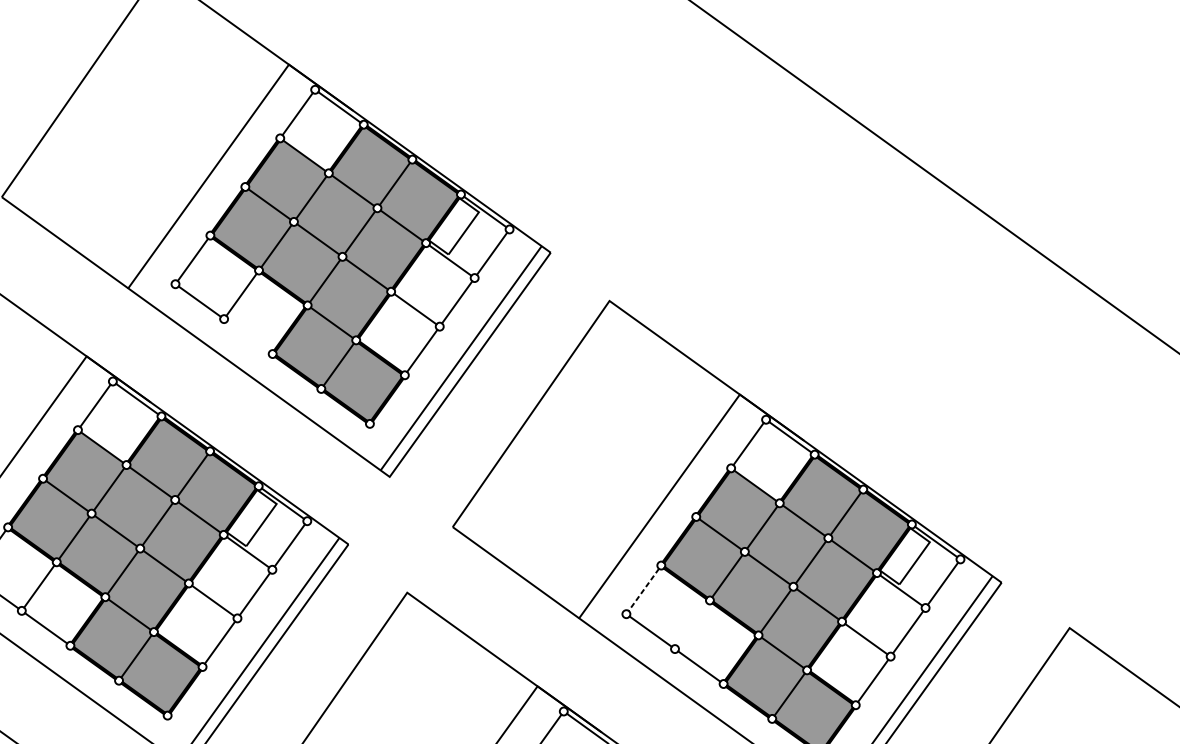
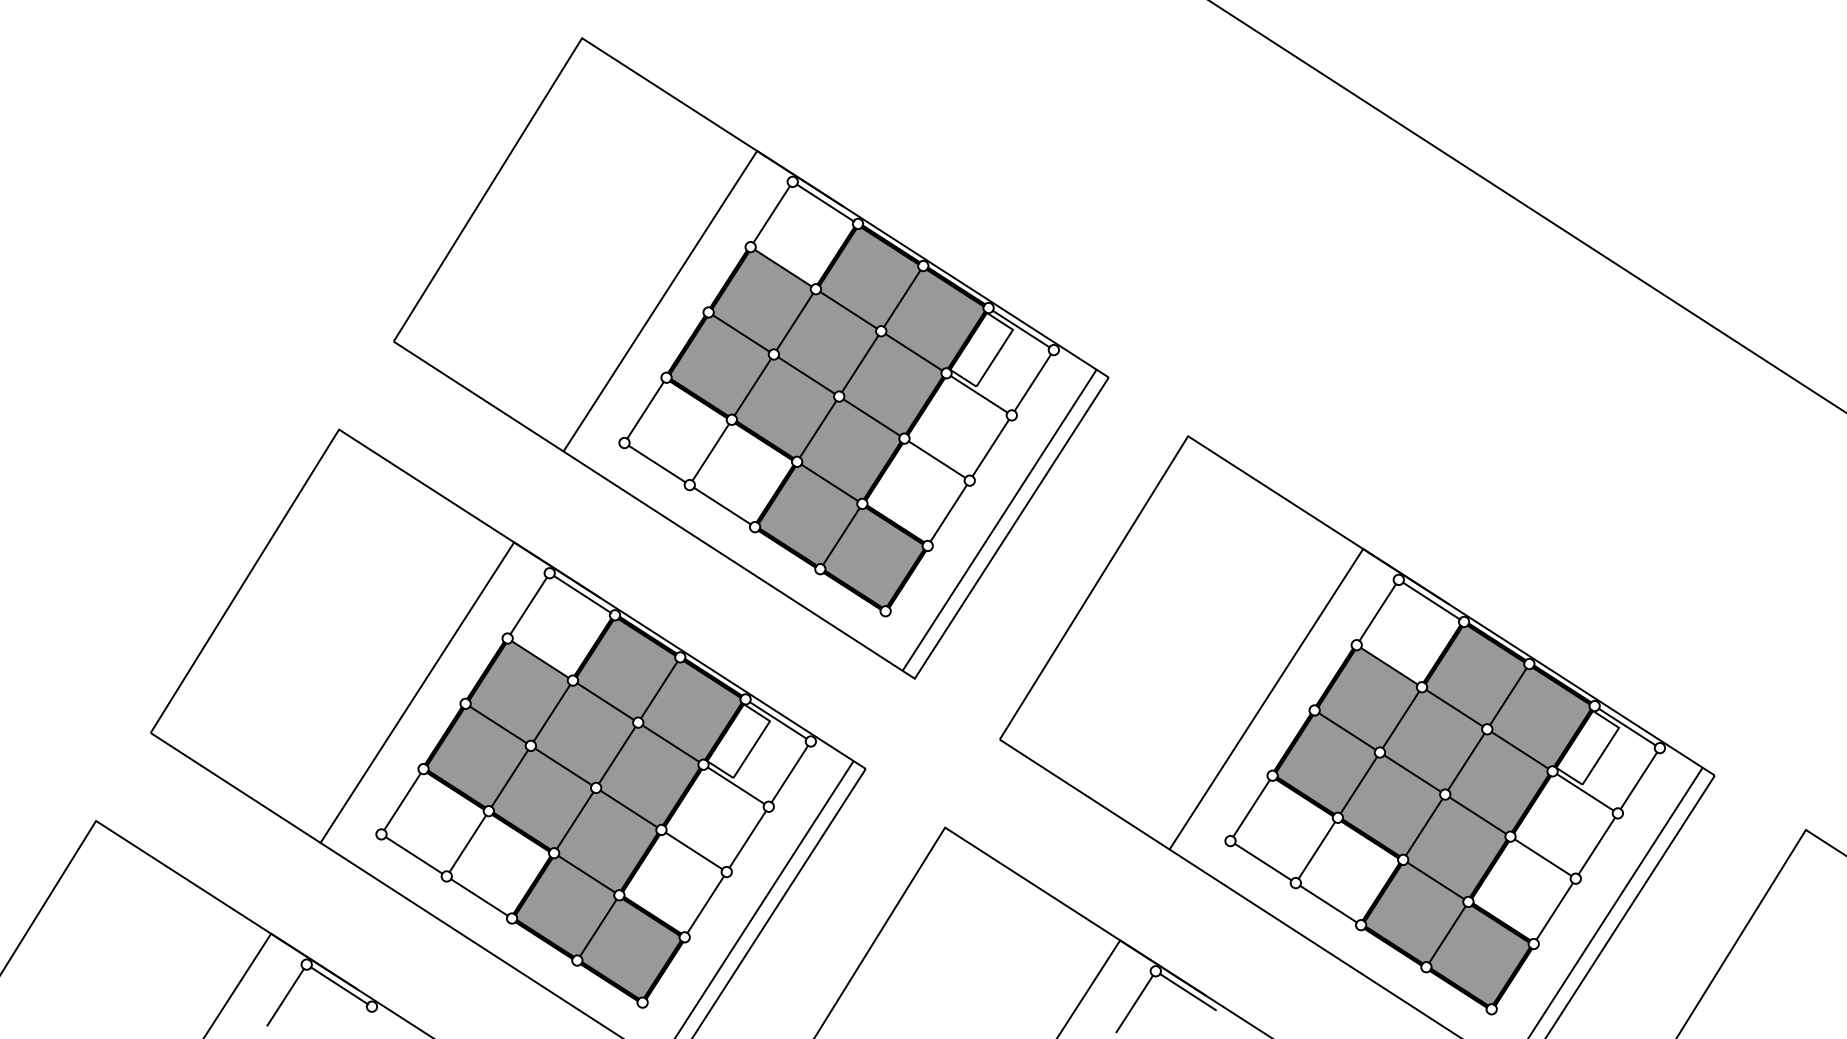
line: (248, 336) -> (722, 505), added
line: (643, 589) -> (1251, 808), dashed -> solid
line: (692, 624) -> (1316, 850), added

